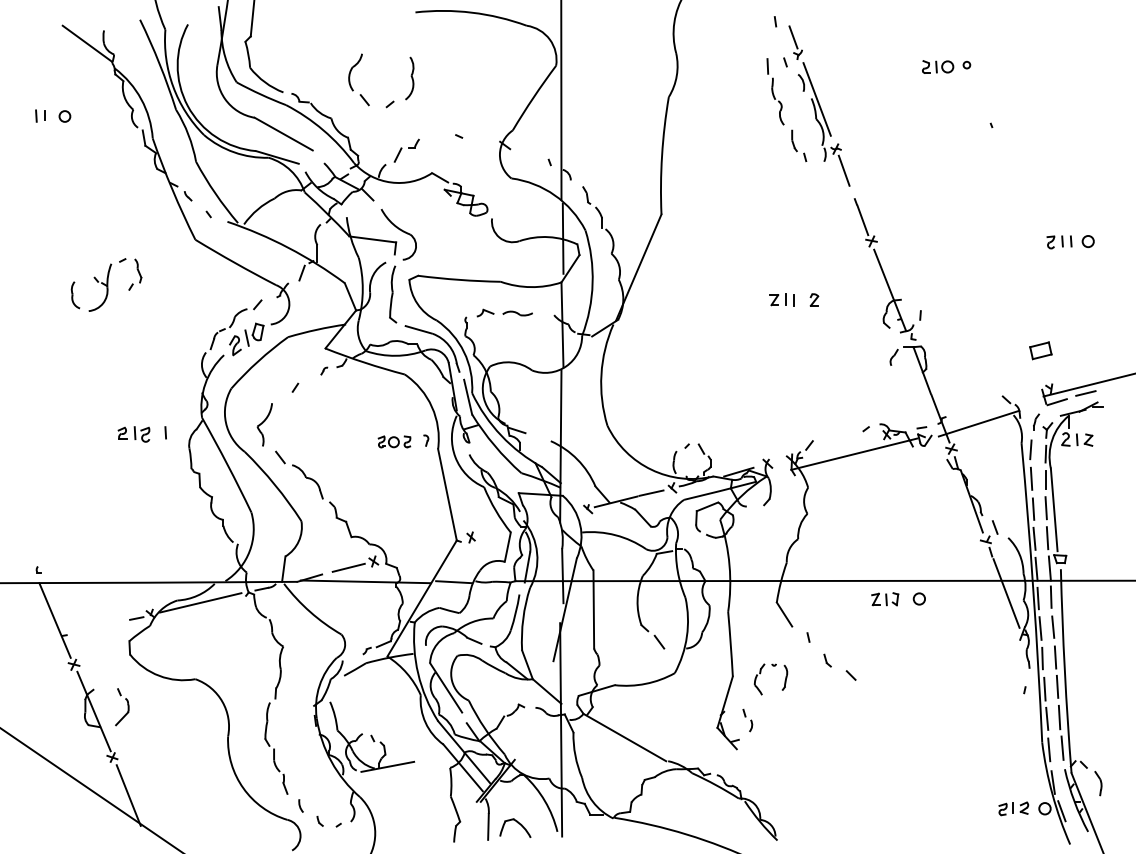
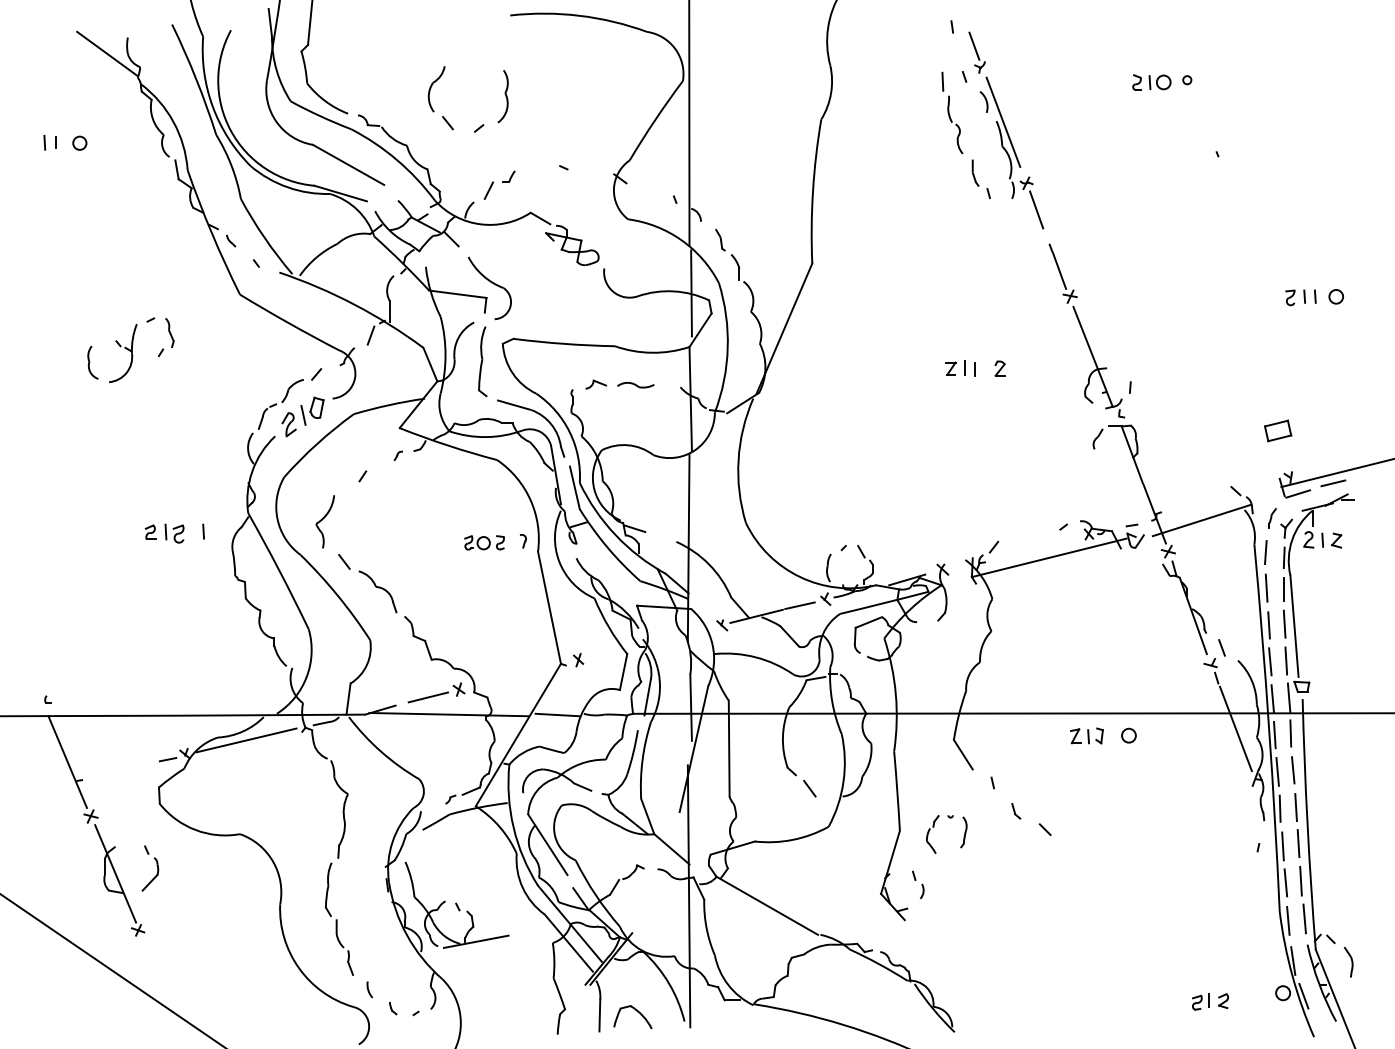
line: (128, 795) -> (157, 976), removed
part: (1013, 808) -> (1210, 1001), moved

